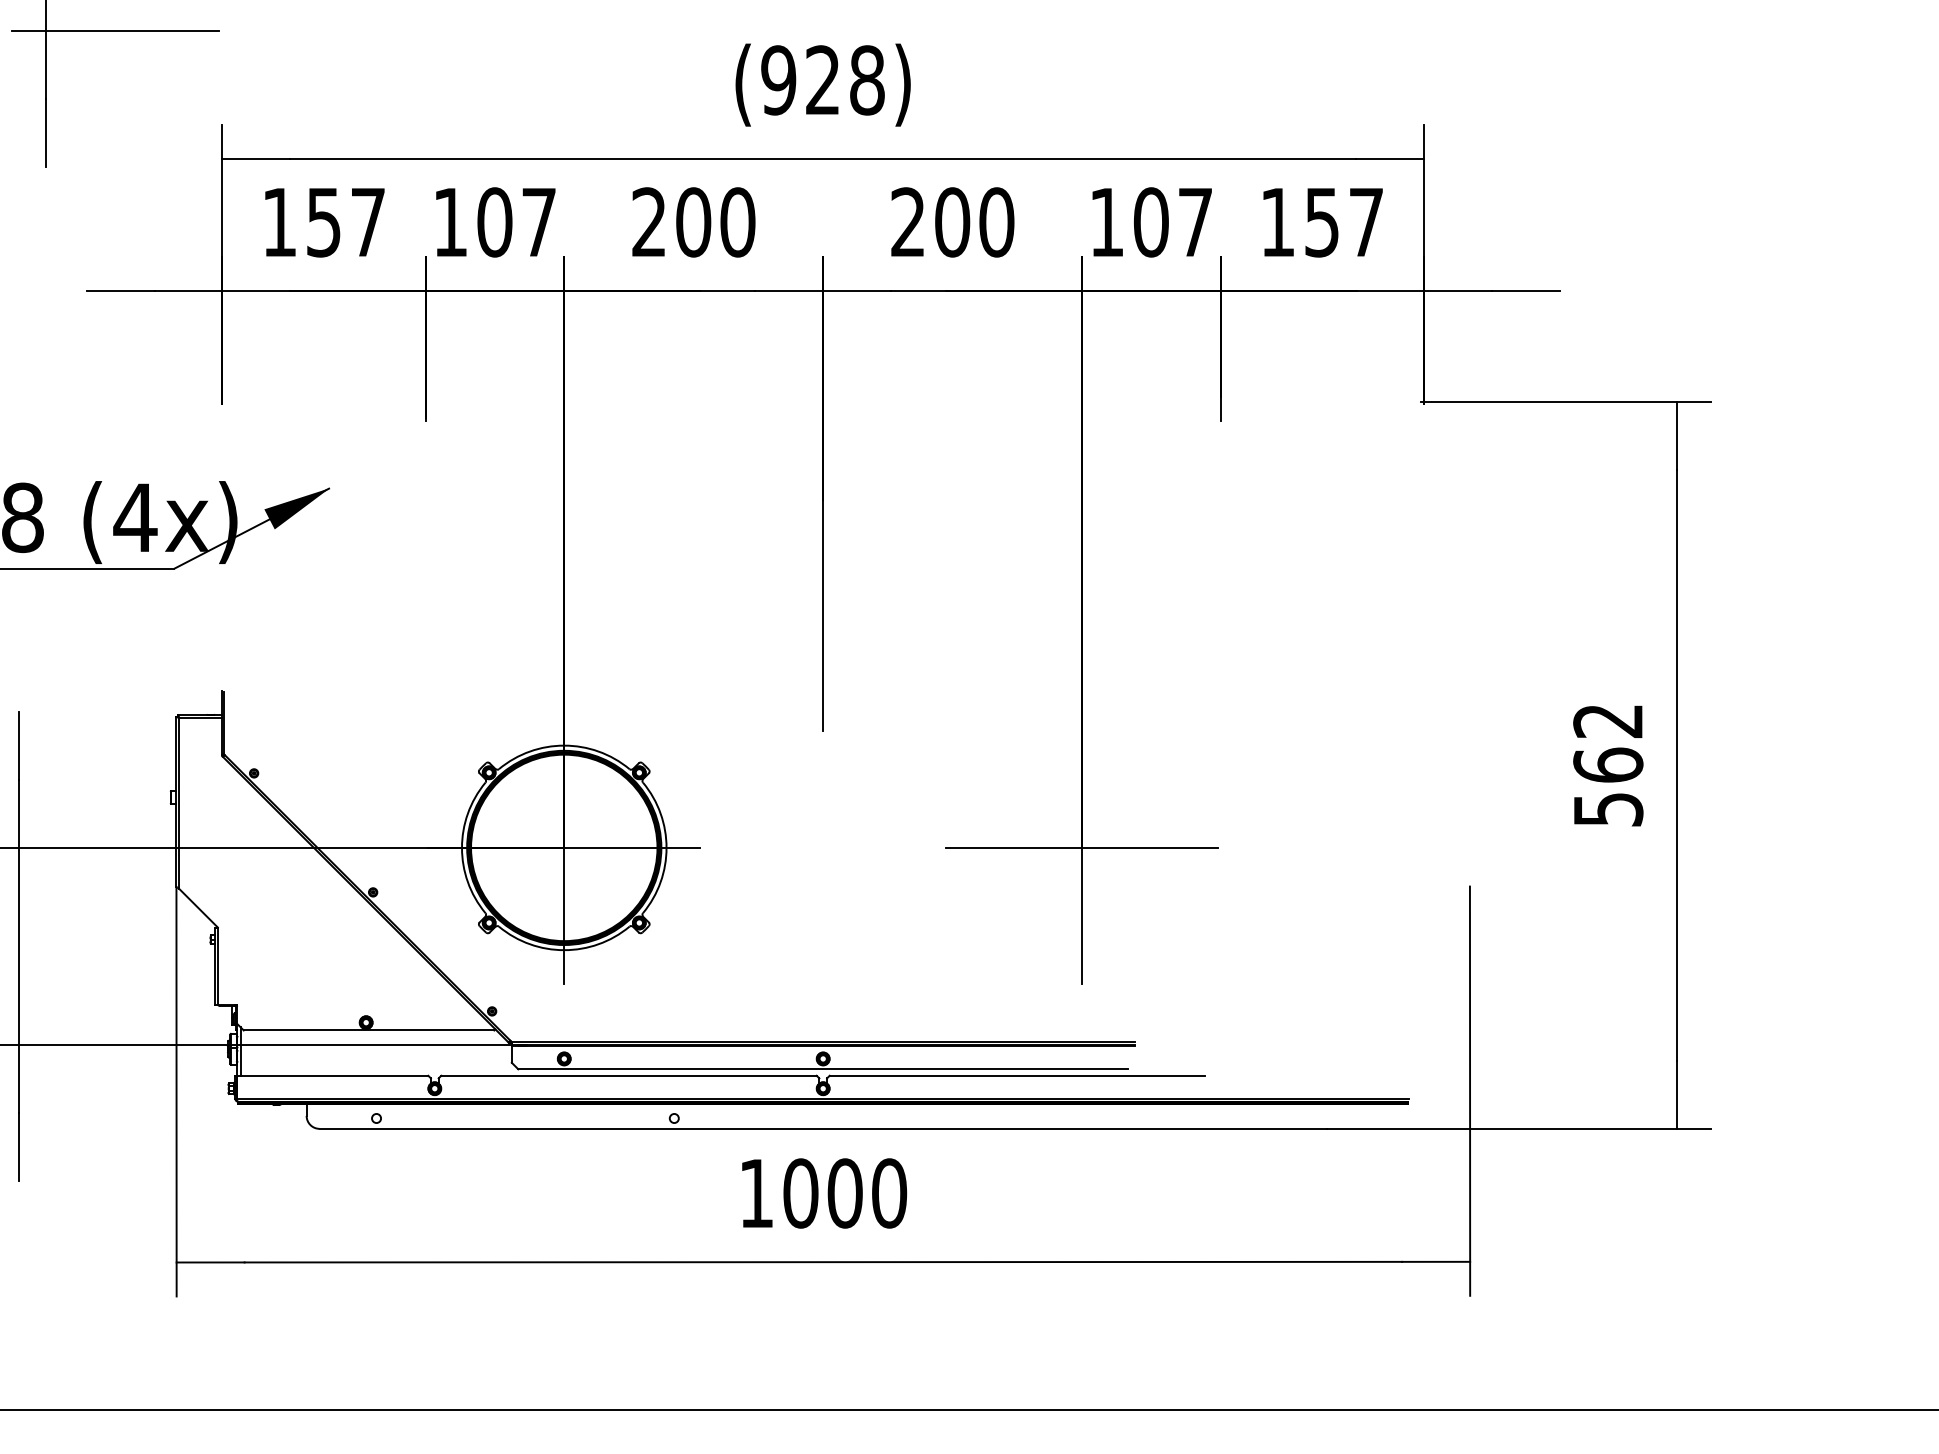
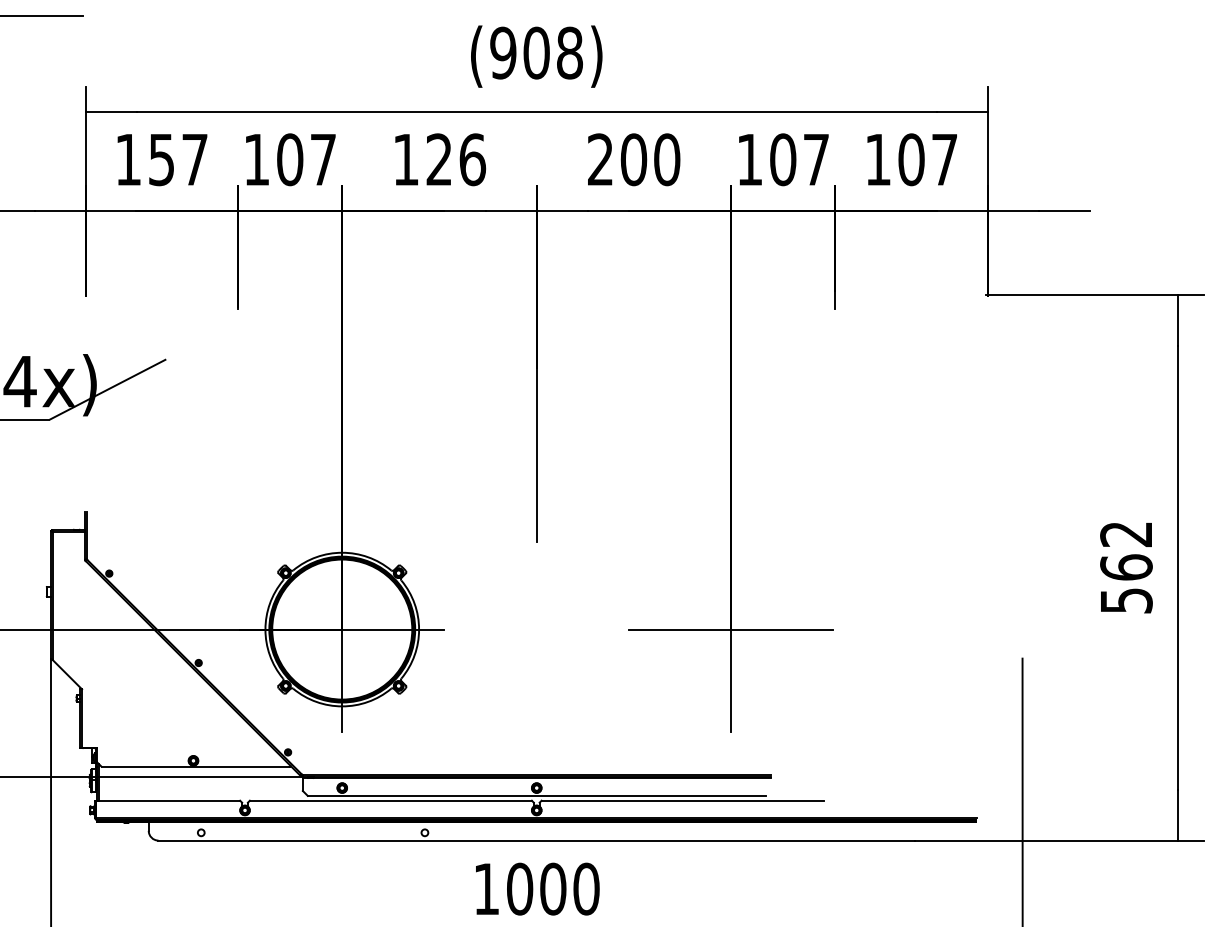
text: (822, 80) -> (536, 53), (928) -> (908)
text: (693, 222) -> (439, 159), 200 -> 126
text: (1321, 222) -> (911, 159), 157 -> 107
fill: (296, 508) -> (141, 374), removed

